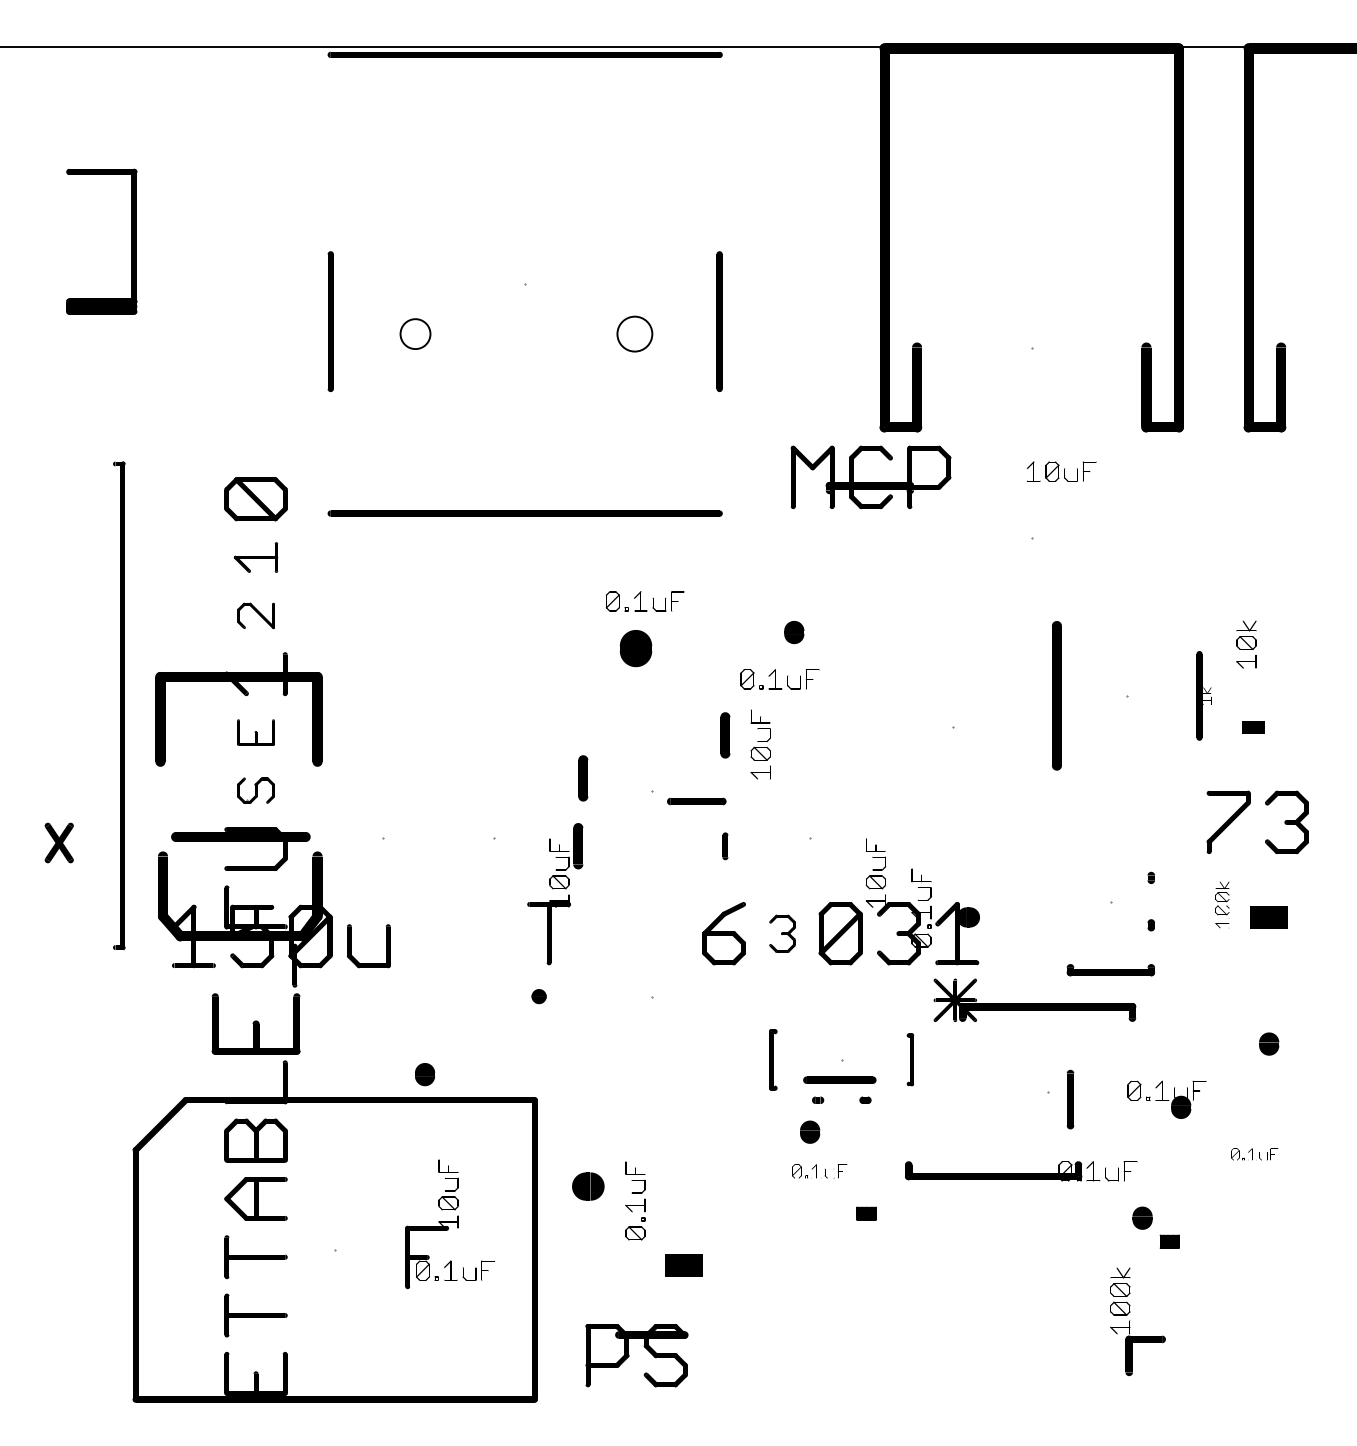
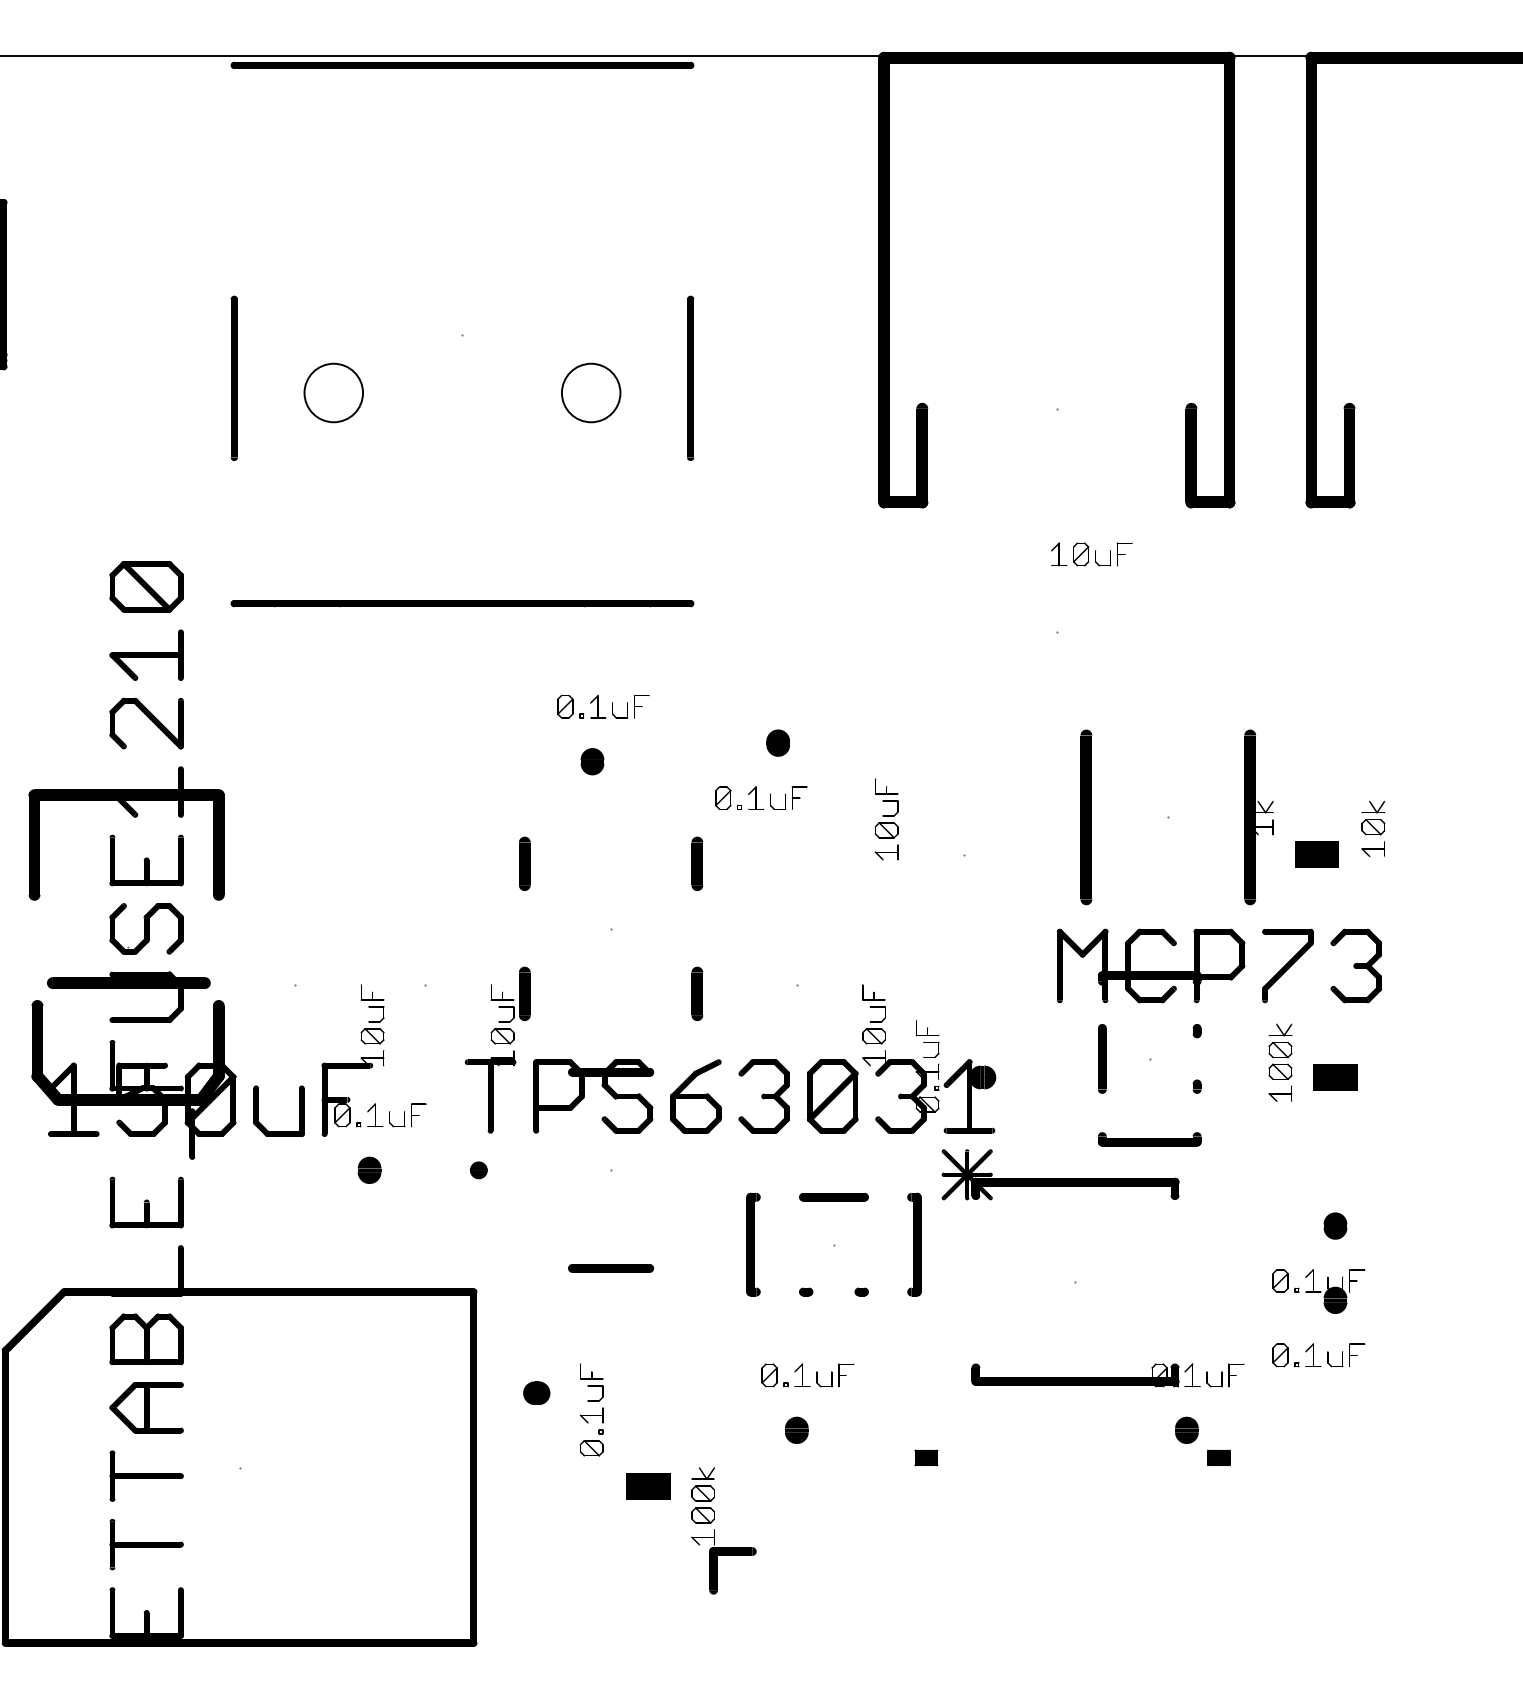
circle: (415, 334) -> (333, 393), size x1.67
circle: (634, 334) -> (590, 393), size x1.43
part: (870, 477) -> (1150, 966), moved
part: (255, 557) -> (146, 655), size x1.43
part: (255, 615) -> (146, 723), size x1.67
part: (1246, 644) -> (1373, 828), moved
part: (635, 647) -> (591, 760), size x0.62
part: (1203, 695) -> (1258, 817), size x1.67
part: (1252, 727) -> (1315, 854), size x1.67
part: (255, 732) -> (146, 860), size x1.67
part: (760, 744) -> (886, 819), moved
part: (583, 778) -> (525, 863), moved
part: (255, 790) -> (146, 928), size x1.67
part: (696, 801) -> (833, 1197), moved
part: (725, 846) -> (697, 994), size x1.67
part: (1222, 904) -> (1280, 1062), size x1.43
part: (782, 933) -> (764, 1096), size x1.67
part: (255, 1023) -> (146, 1201), size x0.71
part: (773, 1059) -> (753, 1244), size x1.43
part: (910, 1059) -> (914, 1244), size x1.67
part: (425, 1074) -> (370, 1170), moved
part: (839, 1079) -> (610, 1267), moved
part: (1070, 1099) -> (1102, 1058), moved
part: (1166, 1099) -> (1318, 1291), moved
part: (810, 1131) -> (797, 1429), moved
part: (1254, 1154) -> (1318, 1355), size x1.67
part: (819, 1171) -> (807, 1375), size x1.43
part: (1021, 1171) -> (1108, 1375), moved
part: (588, 1186) -> (536, 1393), size x0.71
part: (866, 1213) -> (926, 1457), moved
part: (449, 1224) -> (373, 1061), moved
part: (1130, 1320) -> (715, 1529), moved
part: (629, 1355) -> (584, 1096), moved

